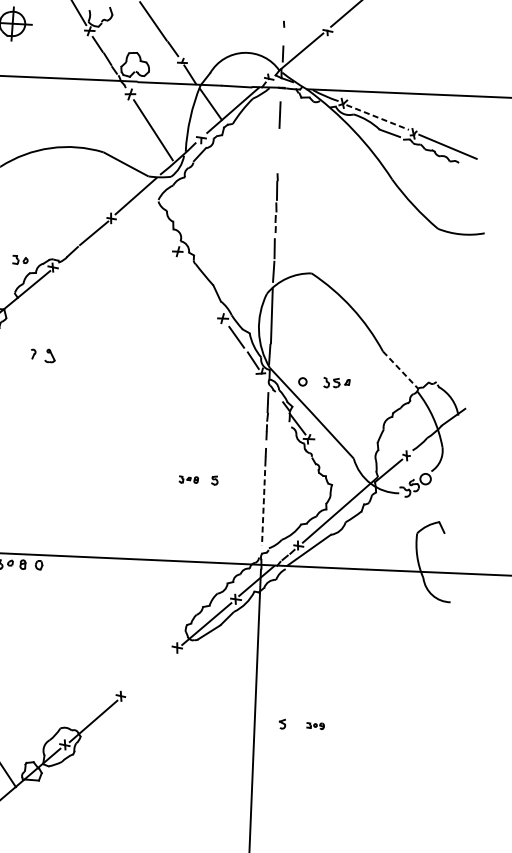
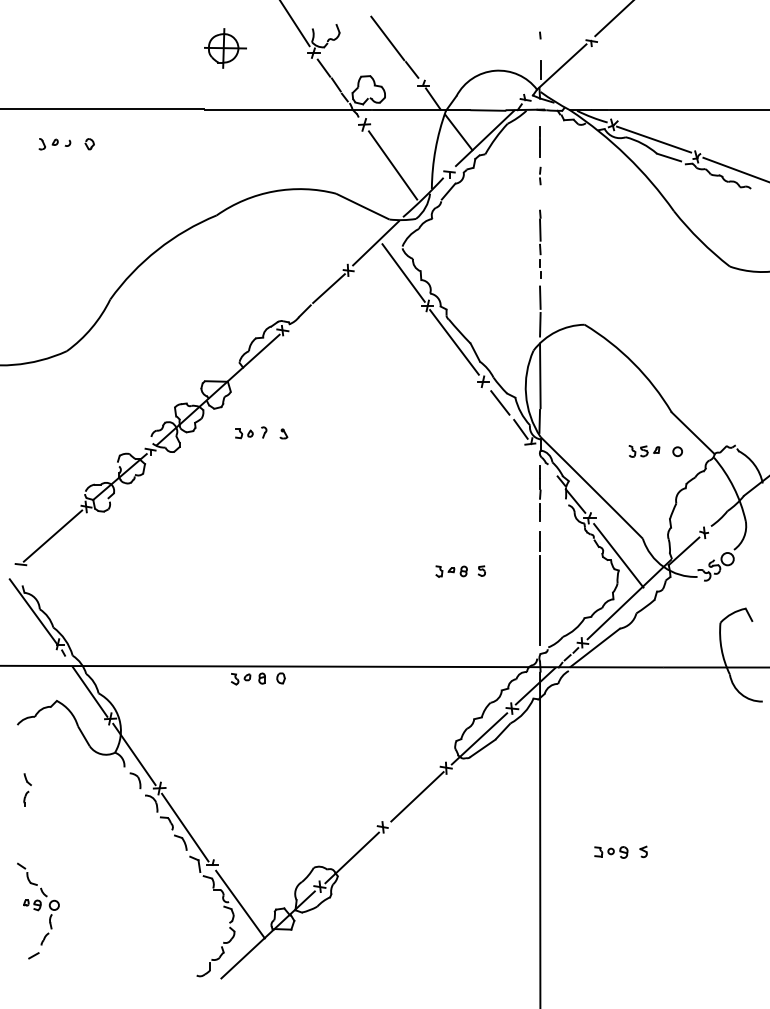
line: (378, 117) -> (654, 139), dashed -> solid
line: (279, 143) -> (540, 174), added
line: (158, 222) -> (403, 272), added
part: (20, 260) -> (244, 433), moved
line: (199, 283) -> (454, 342), added
part: (50, 355) -> (283, 433), size x0.62
line: (400, 370) -> (693, 433), dashed -> solid
circle: (302, 381) -> (677, 451), moved
part: (336, 383) -> (644, 451), moved
line: (332, 472) -> (618, 555), added
part: (188, 479) -> (451, 571), size x1.43
line: (263, 507) -> (540, 600), dashed -> solid
line: (151, 671) -> (417, 796), added
part: (282, 723) -> (643, 851), moved
part: (315, 726) -> (611, 852), size x1.67

